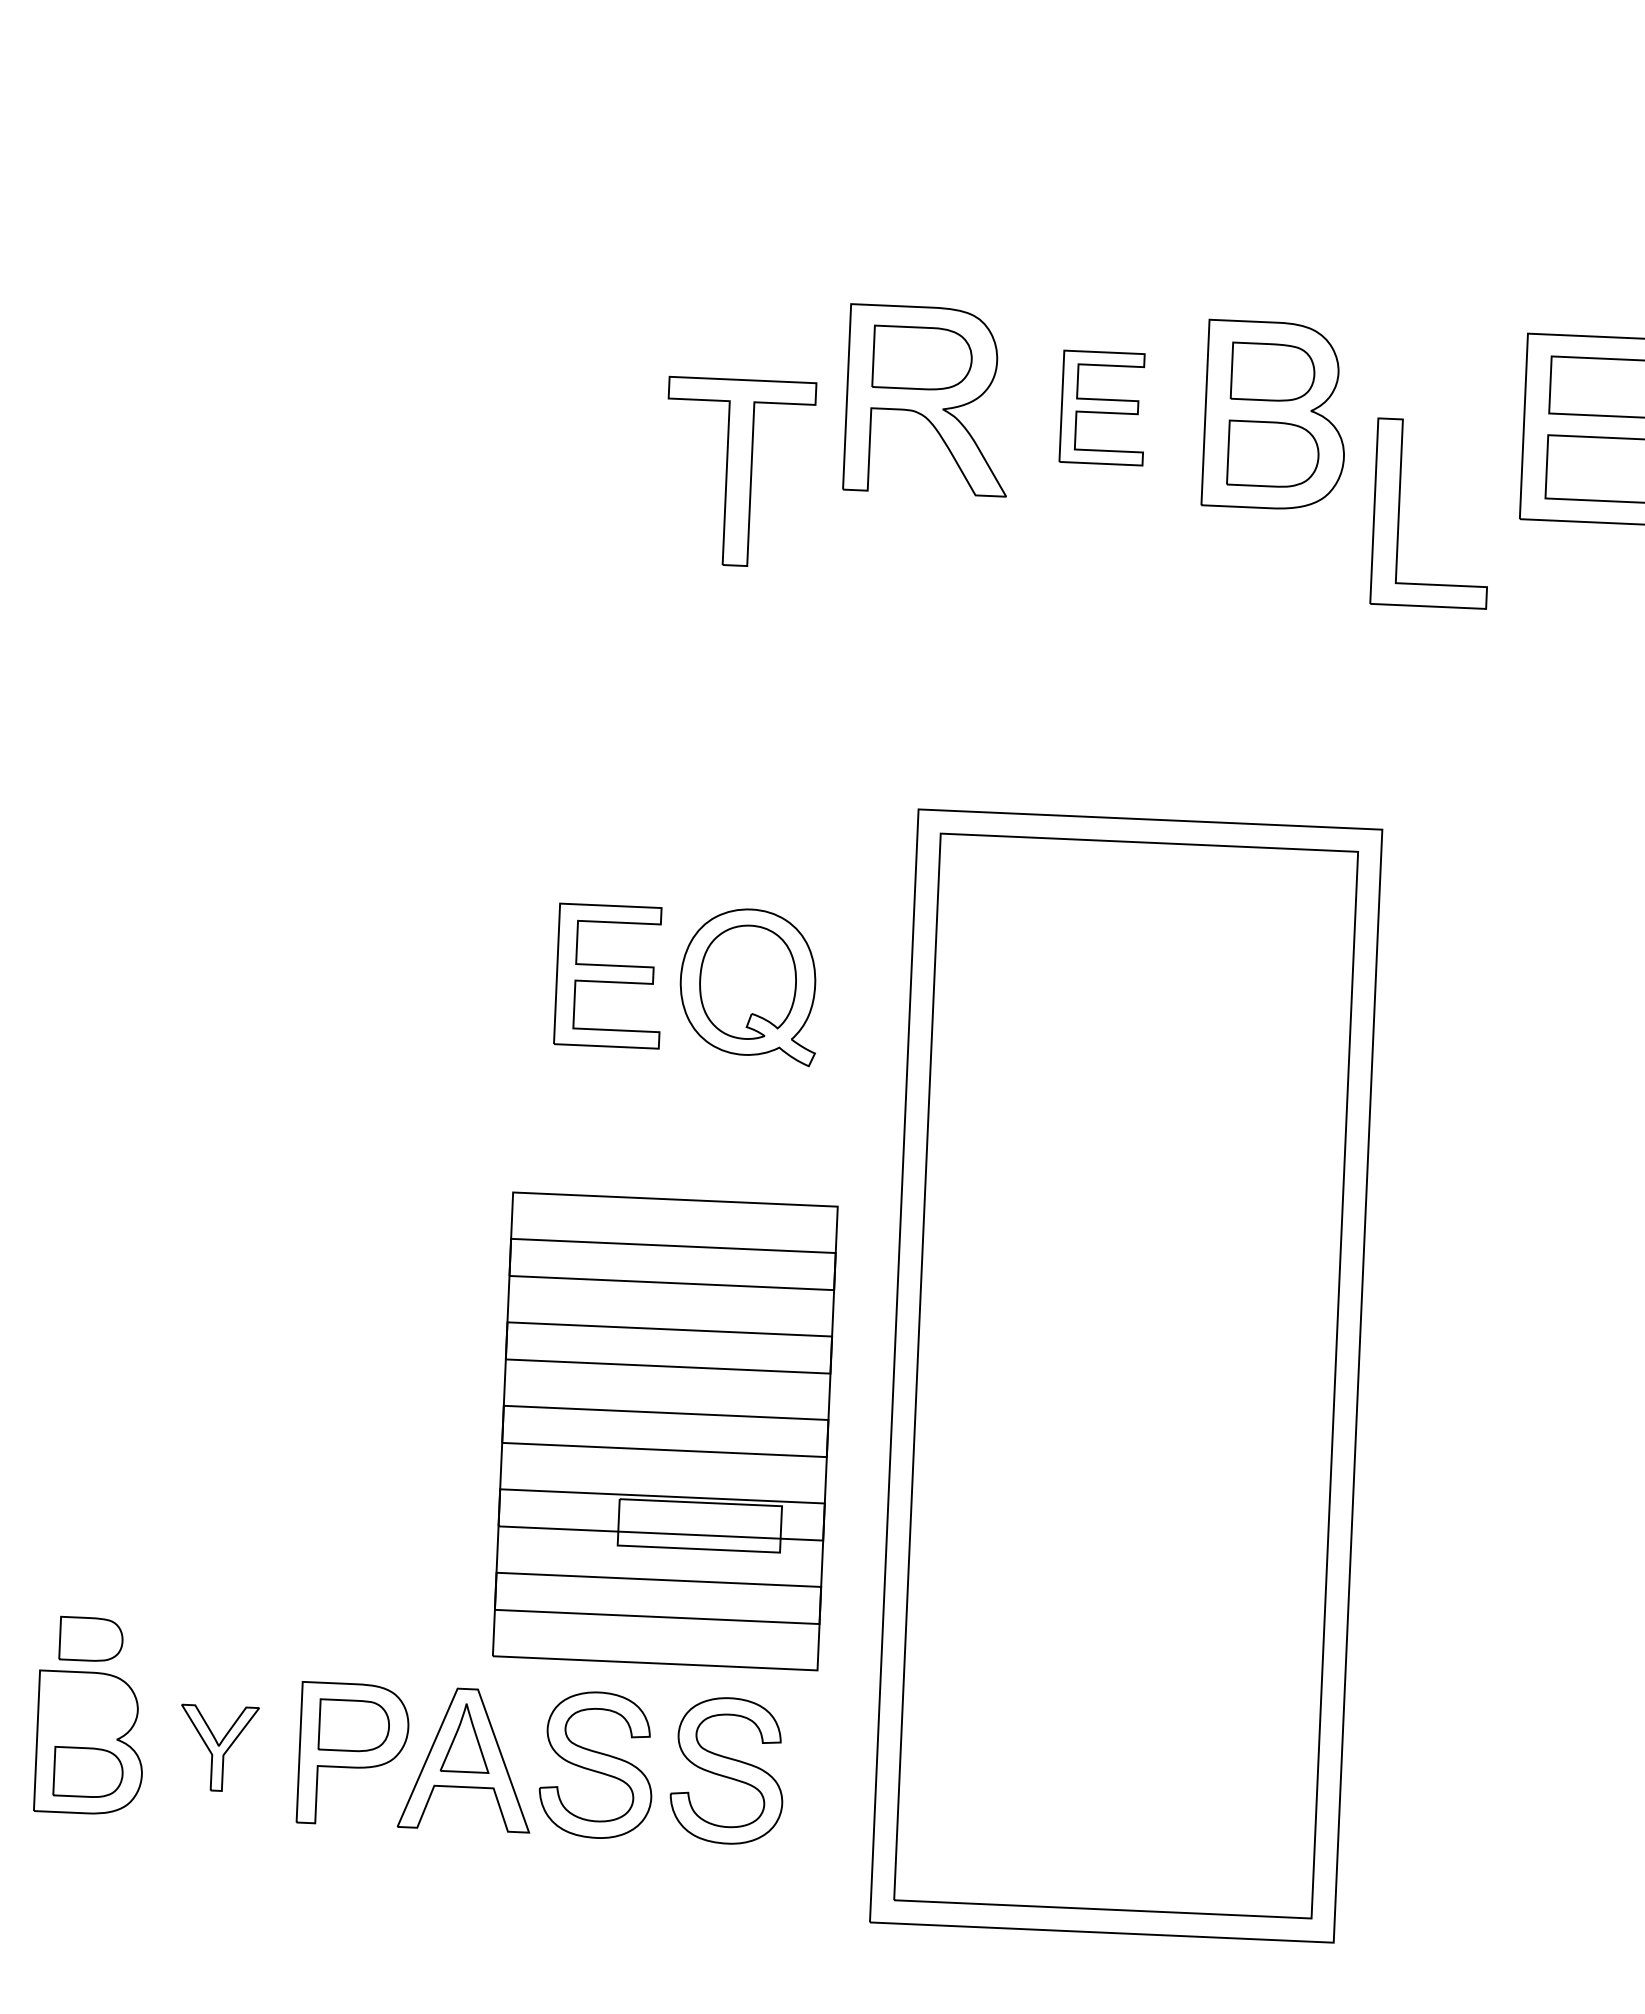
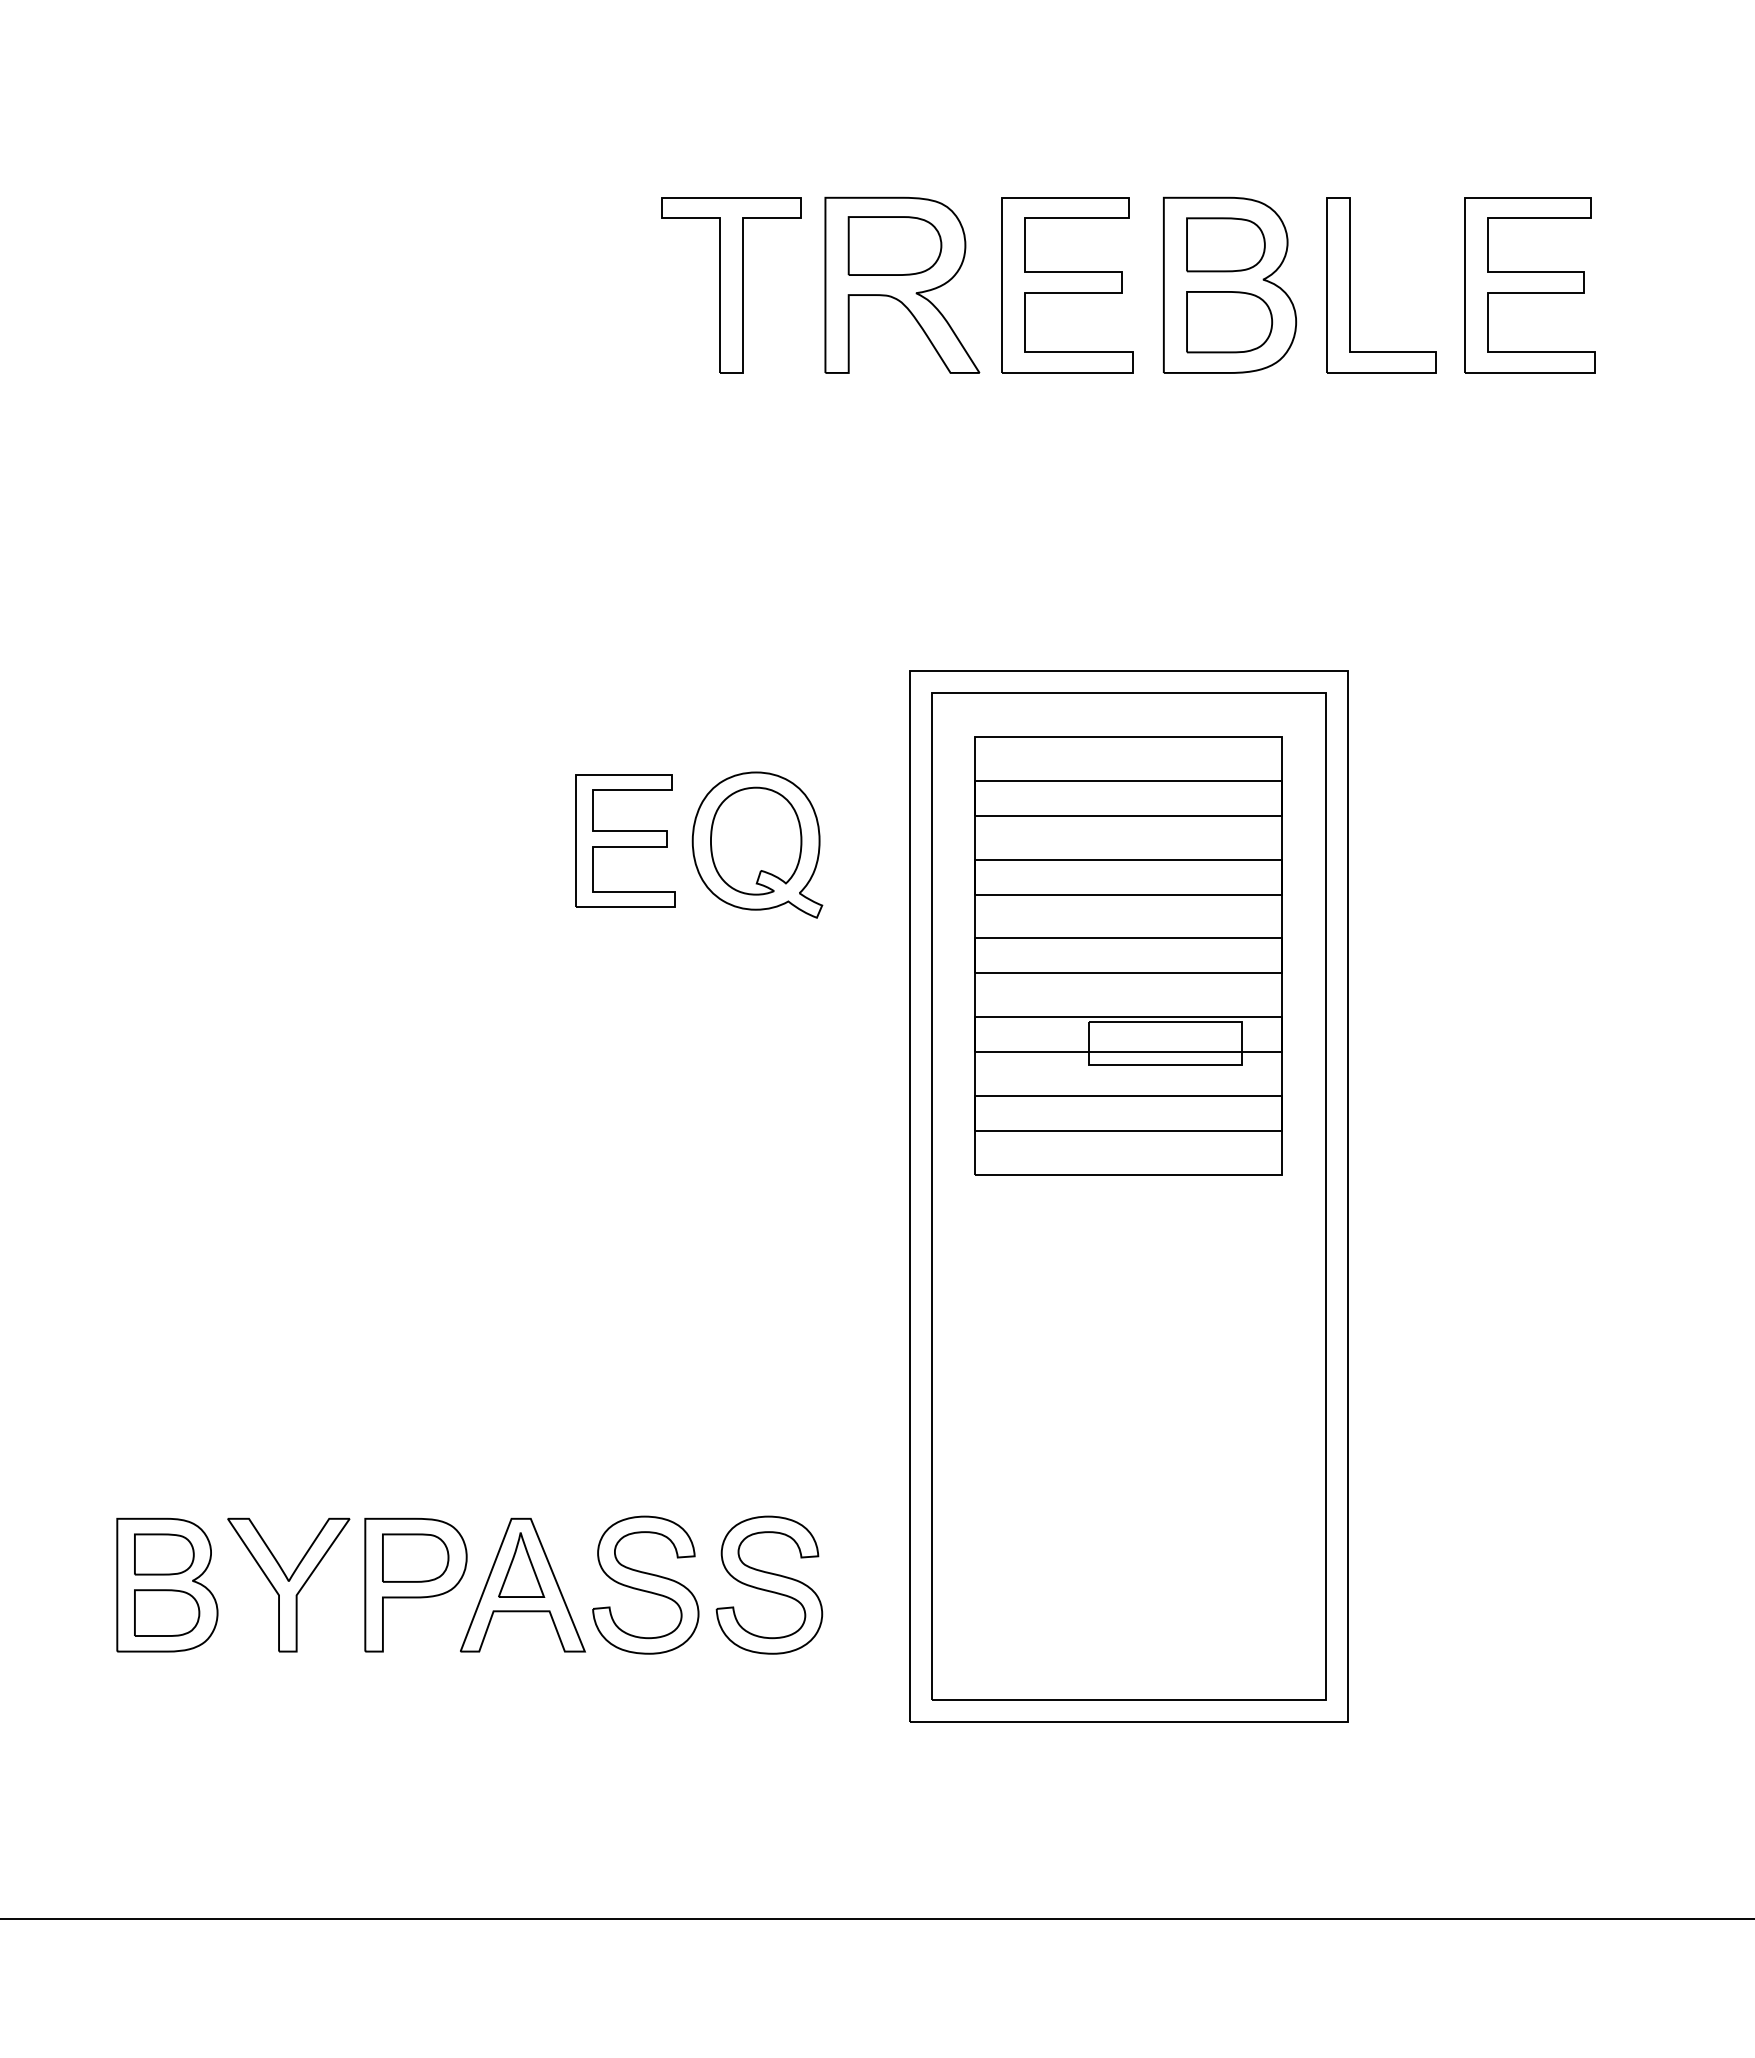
part: (1103, 408) -> (1067, 285), size x1.67
part: (738, 472) -> (731, 285), moved
part: (1399, 512) -> (1350, 285), moved
part: (665, 1431) -> (1128, 955), moved
part: (91, 1639) -> (164, 1554), moved
part: (218, 1747) -> (288, 1584), size x1.67

